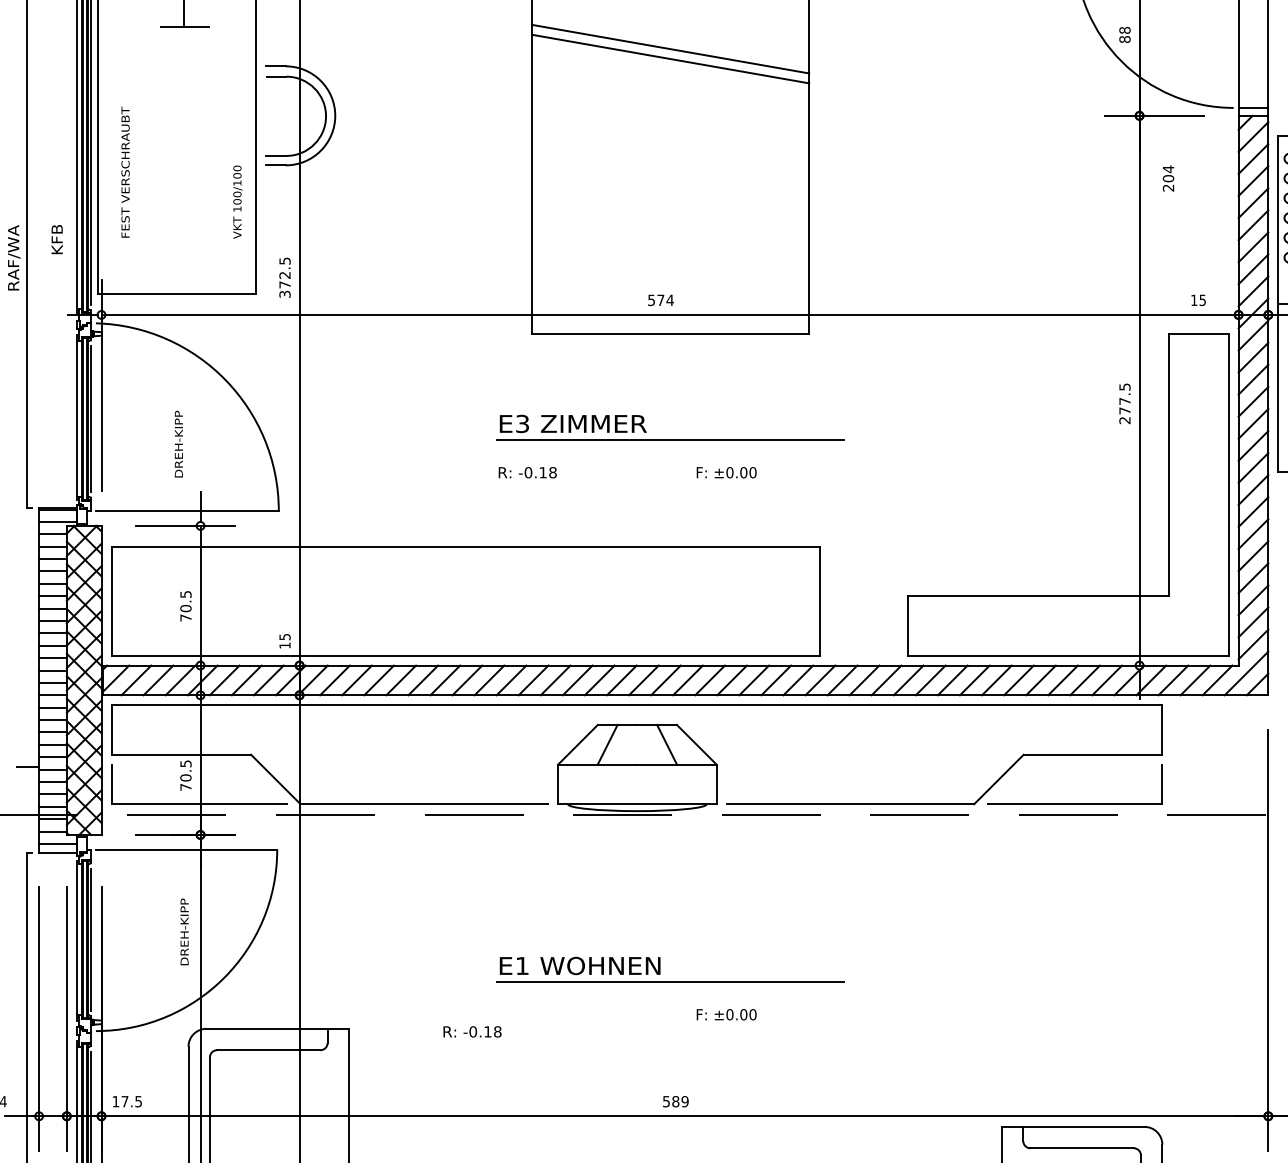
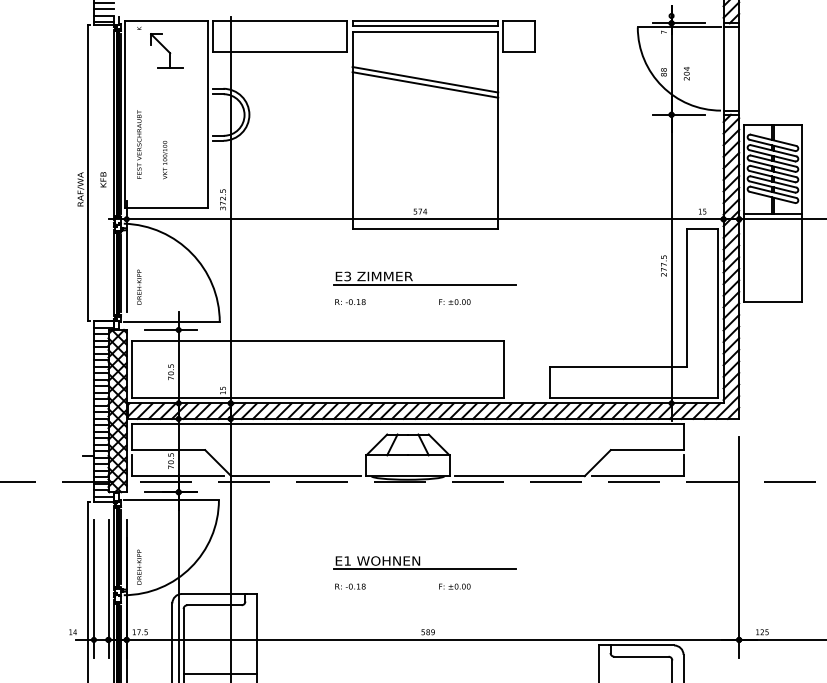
text: (1167, 178) -> (686, 73), moved
text: (238, 202) -> (165, 160), moved
text: (179, 442) -> (139, 286), moved
text: (184, 930) -> (139, 566), moved
text: (472, 1031) -> (350, 586), moved

